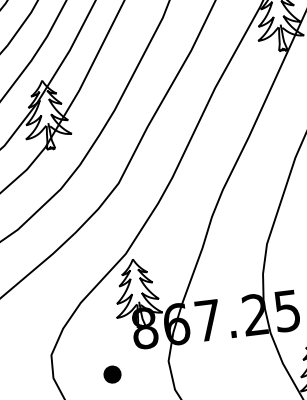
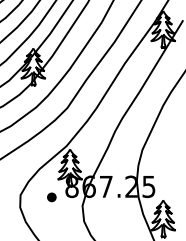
part: (111, 374) -> (51, 197), moved

